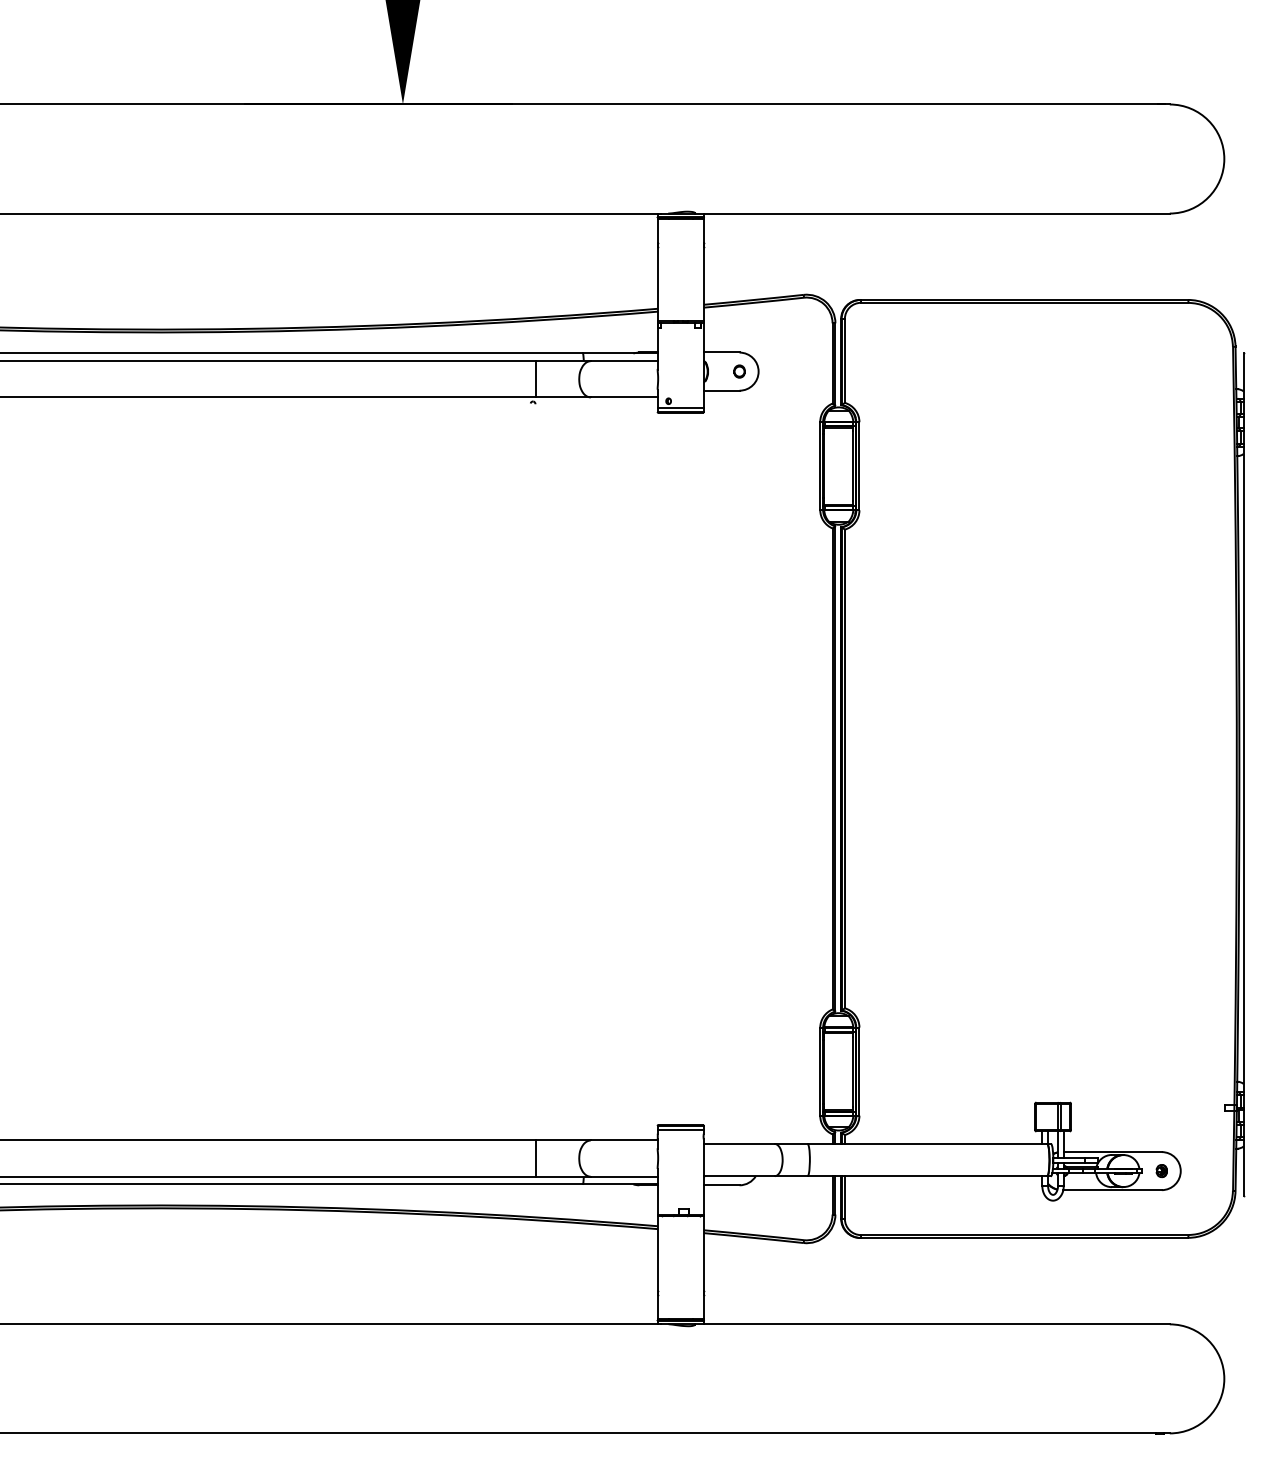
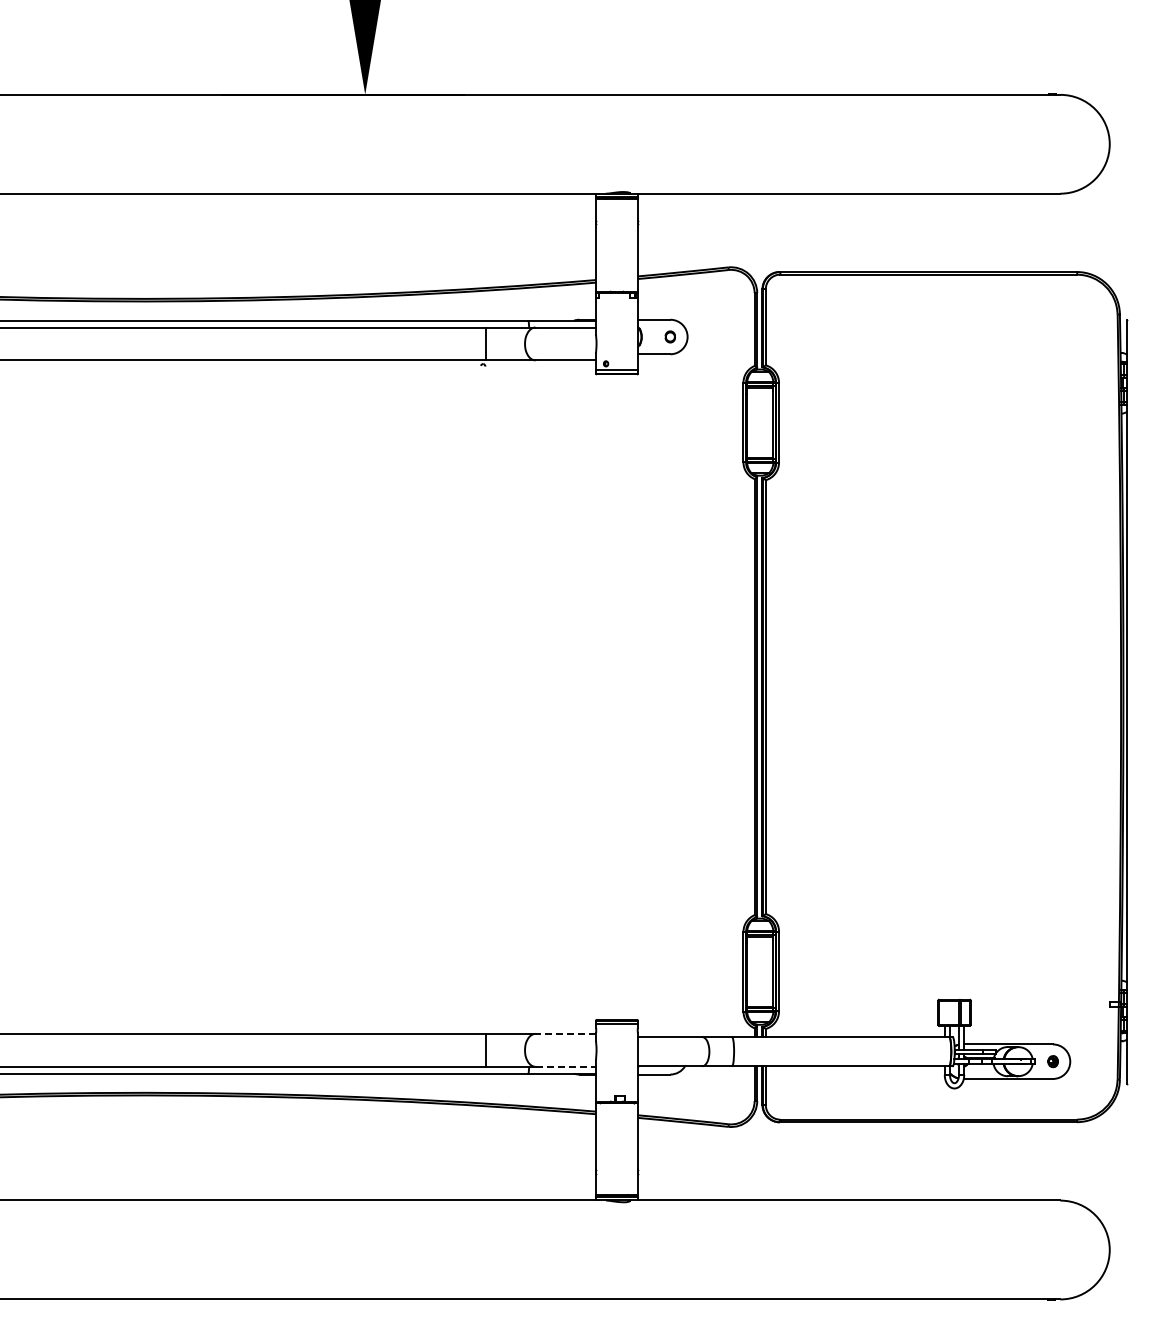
line: (623, 1140) -> (565, 1033), solid -> dashed
line: (625, 1176) -> (566, 1066), solid -> dashed

